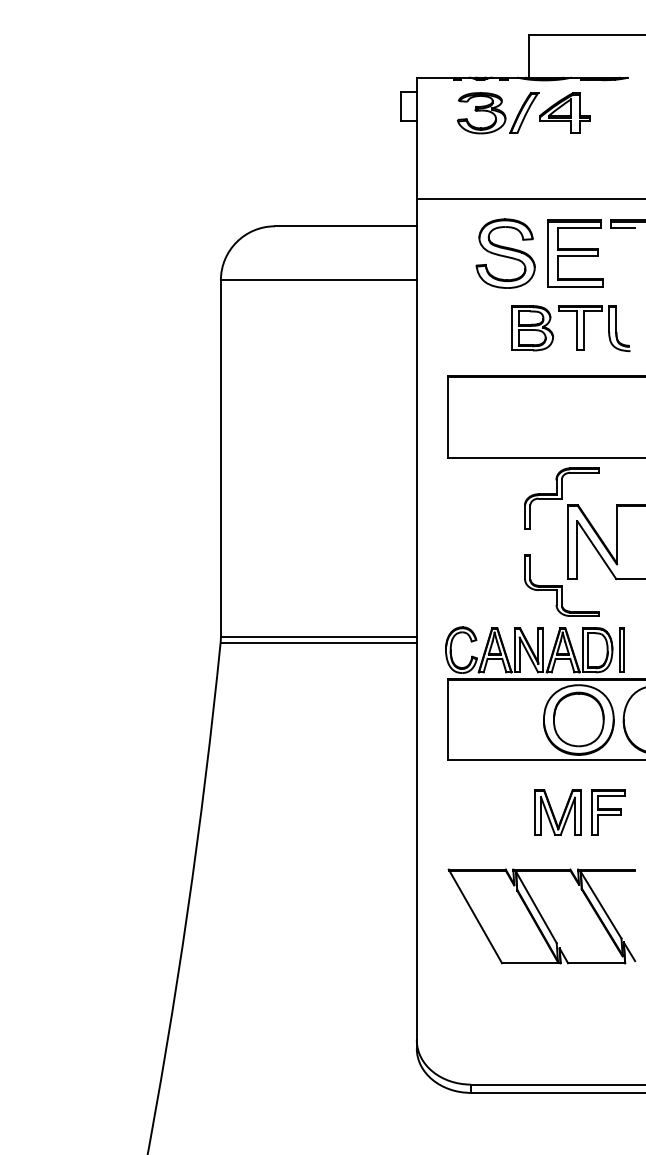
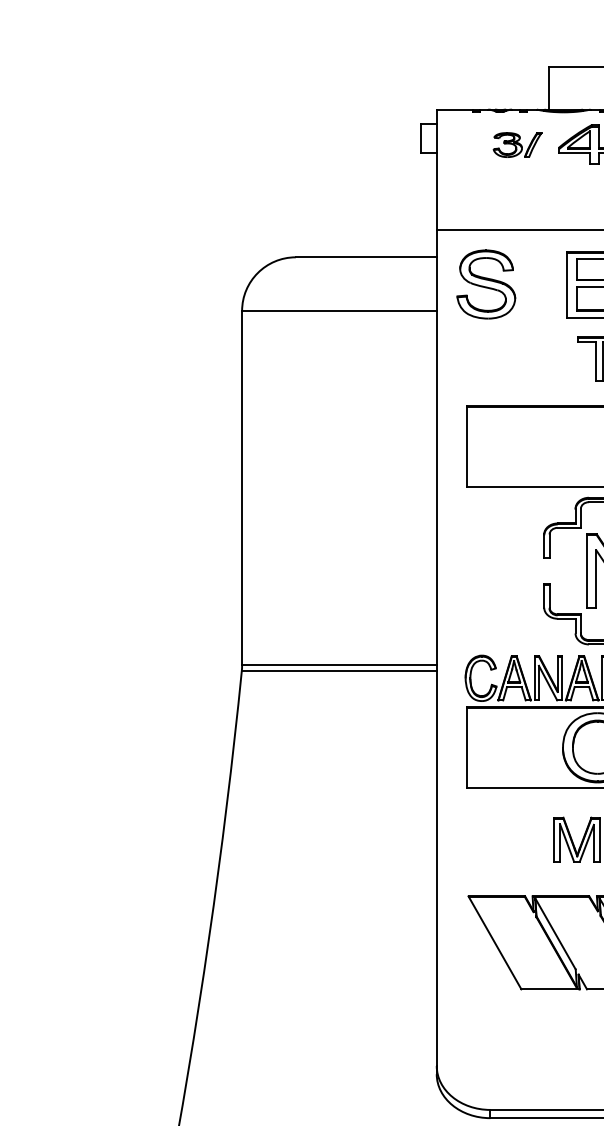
part: (498, 113) -> (517, 145), size x0.6
part: (505, 253) -> (486, 284), moved
part: (532, 328) -> (551, 358), removed

